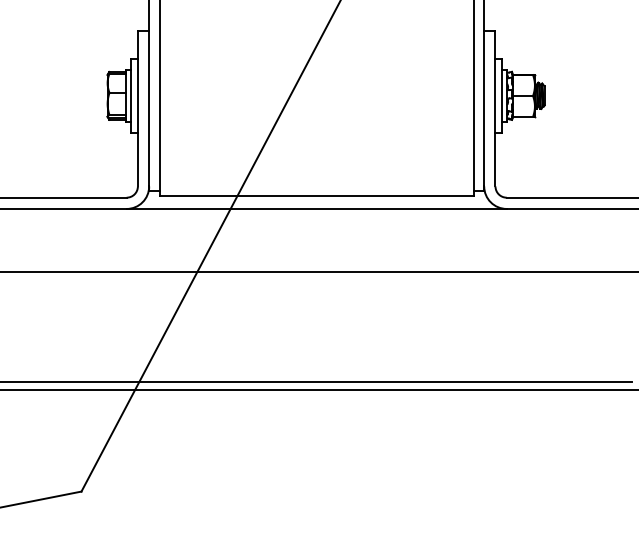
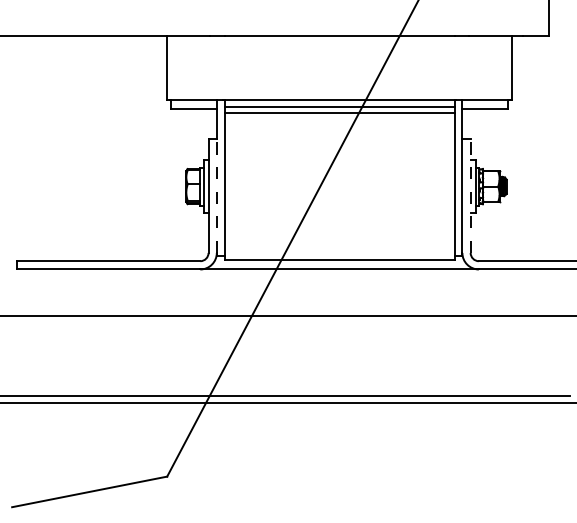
line: (148, 108) -> (216, 195), solid -> dashed
line: (495, 108) -> (470, 195), solid -> dashed

